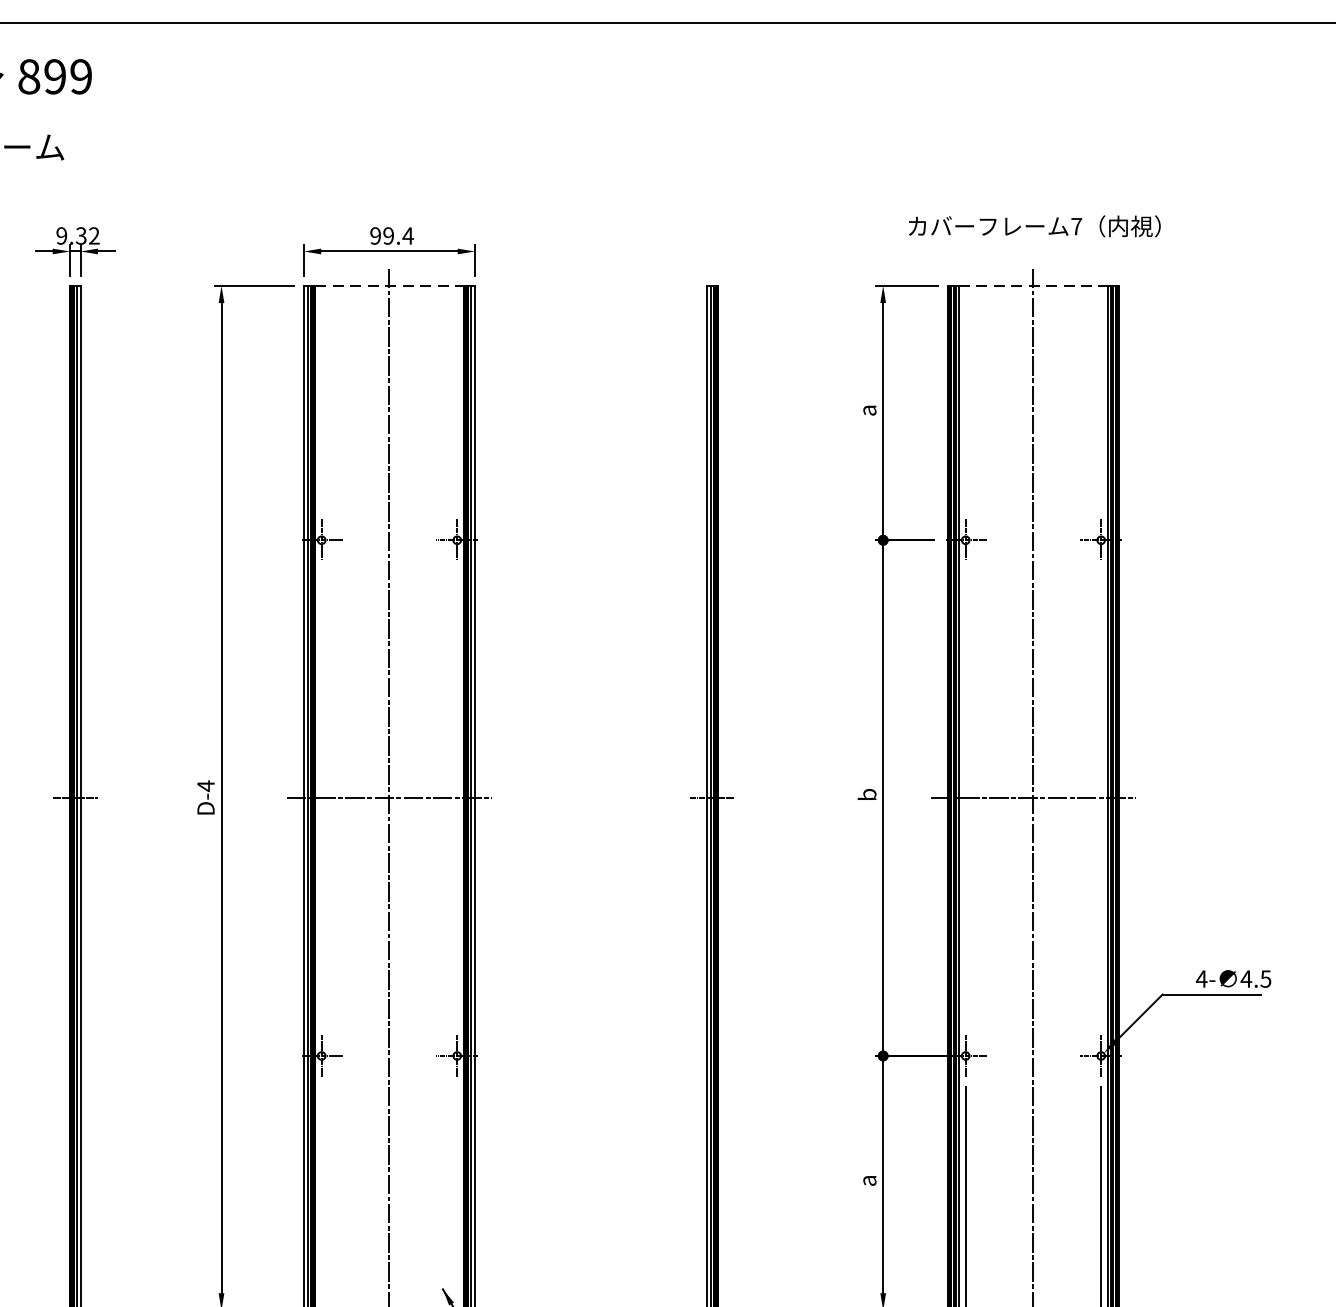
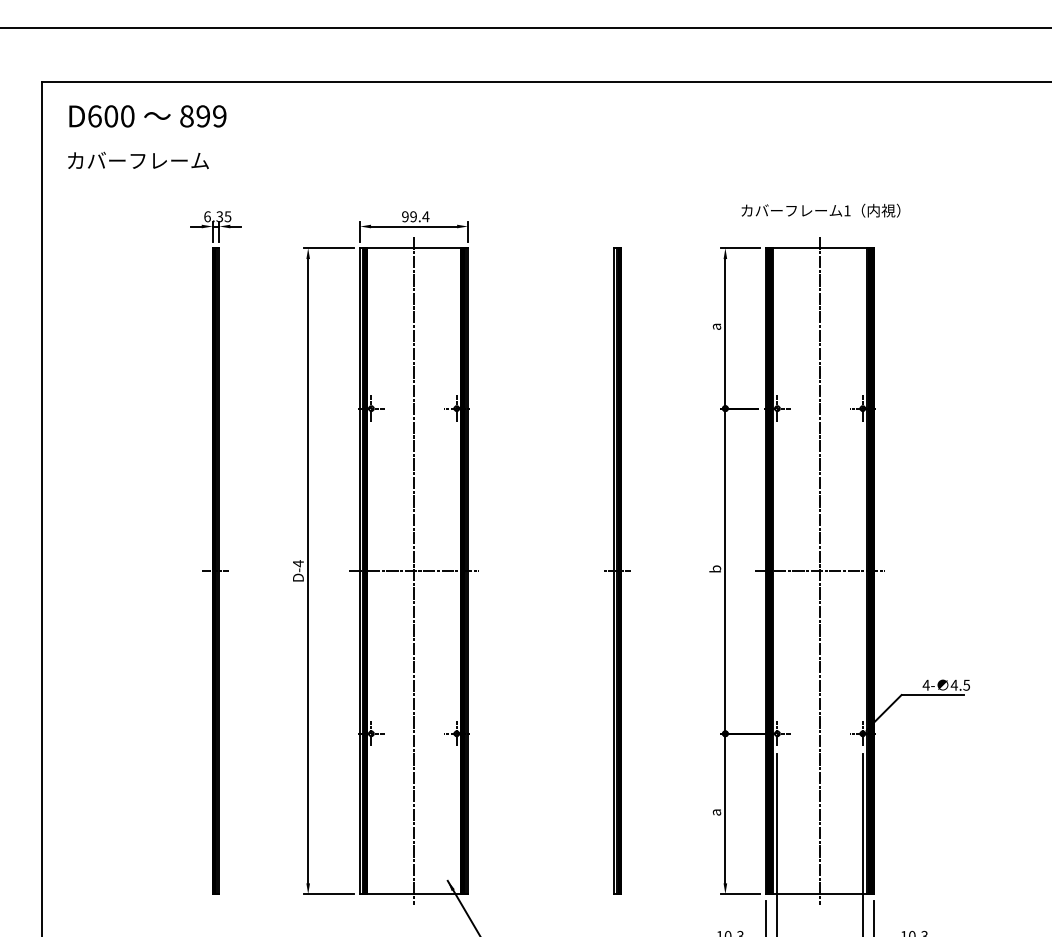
text: (1076, 226) -> (847, 210), 7 -> 1
text: (77, 235) -> (217, 216), 9.32 -> 6.35
line: (390, 286) -> (414, 248), dashed -> solid
line: (1034, 286) -> (820, 248), dashed -> solid

